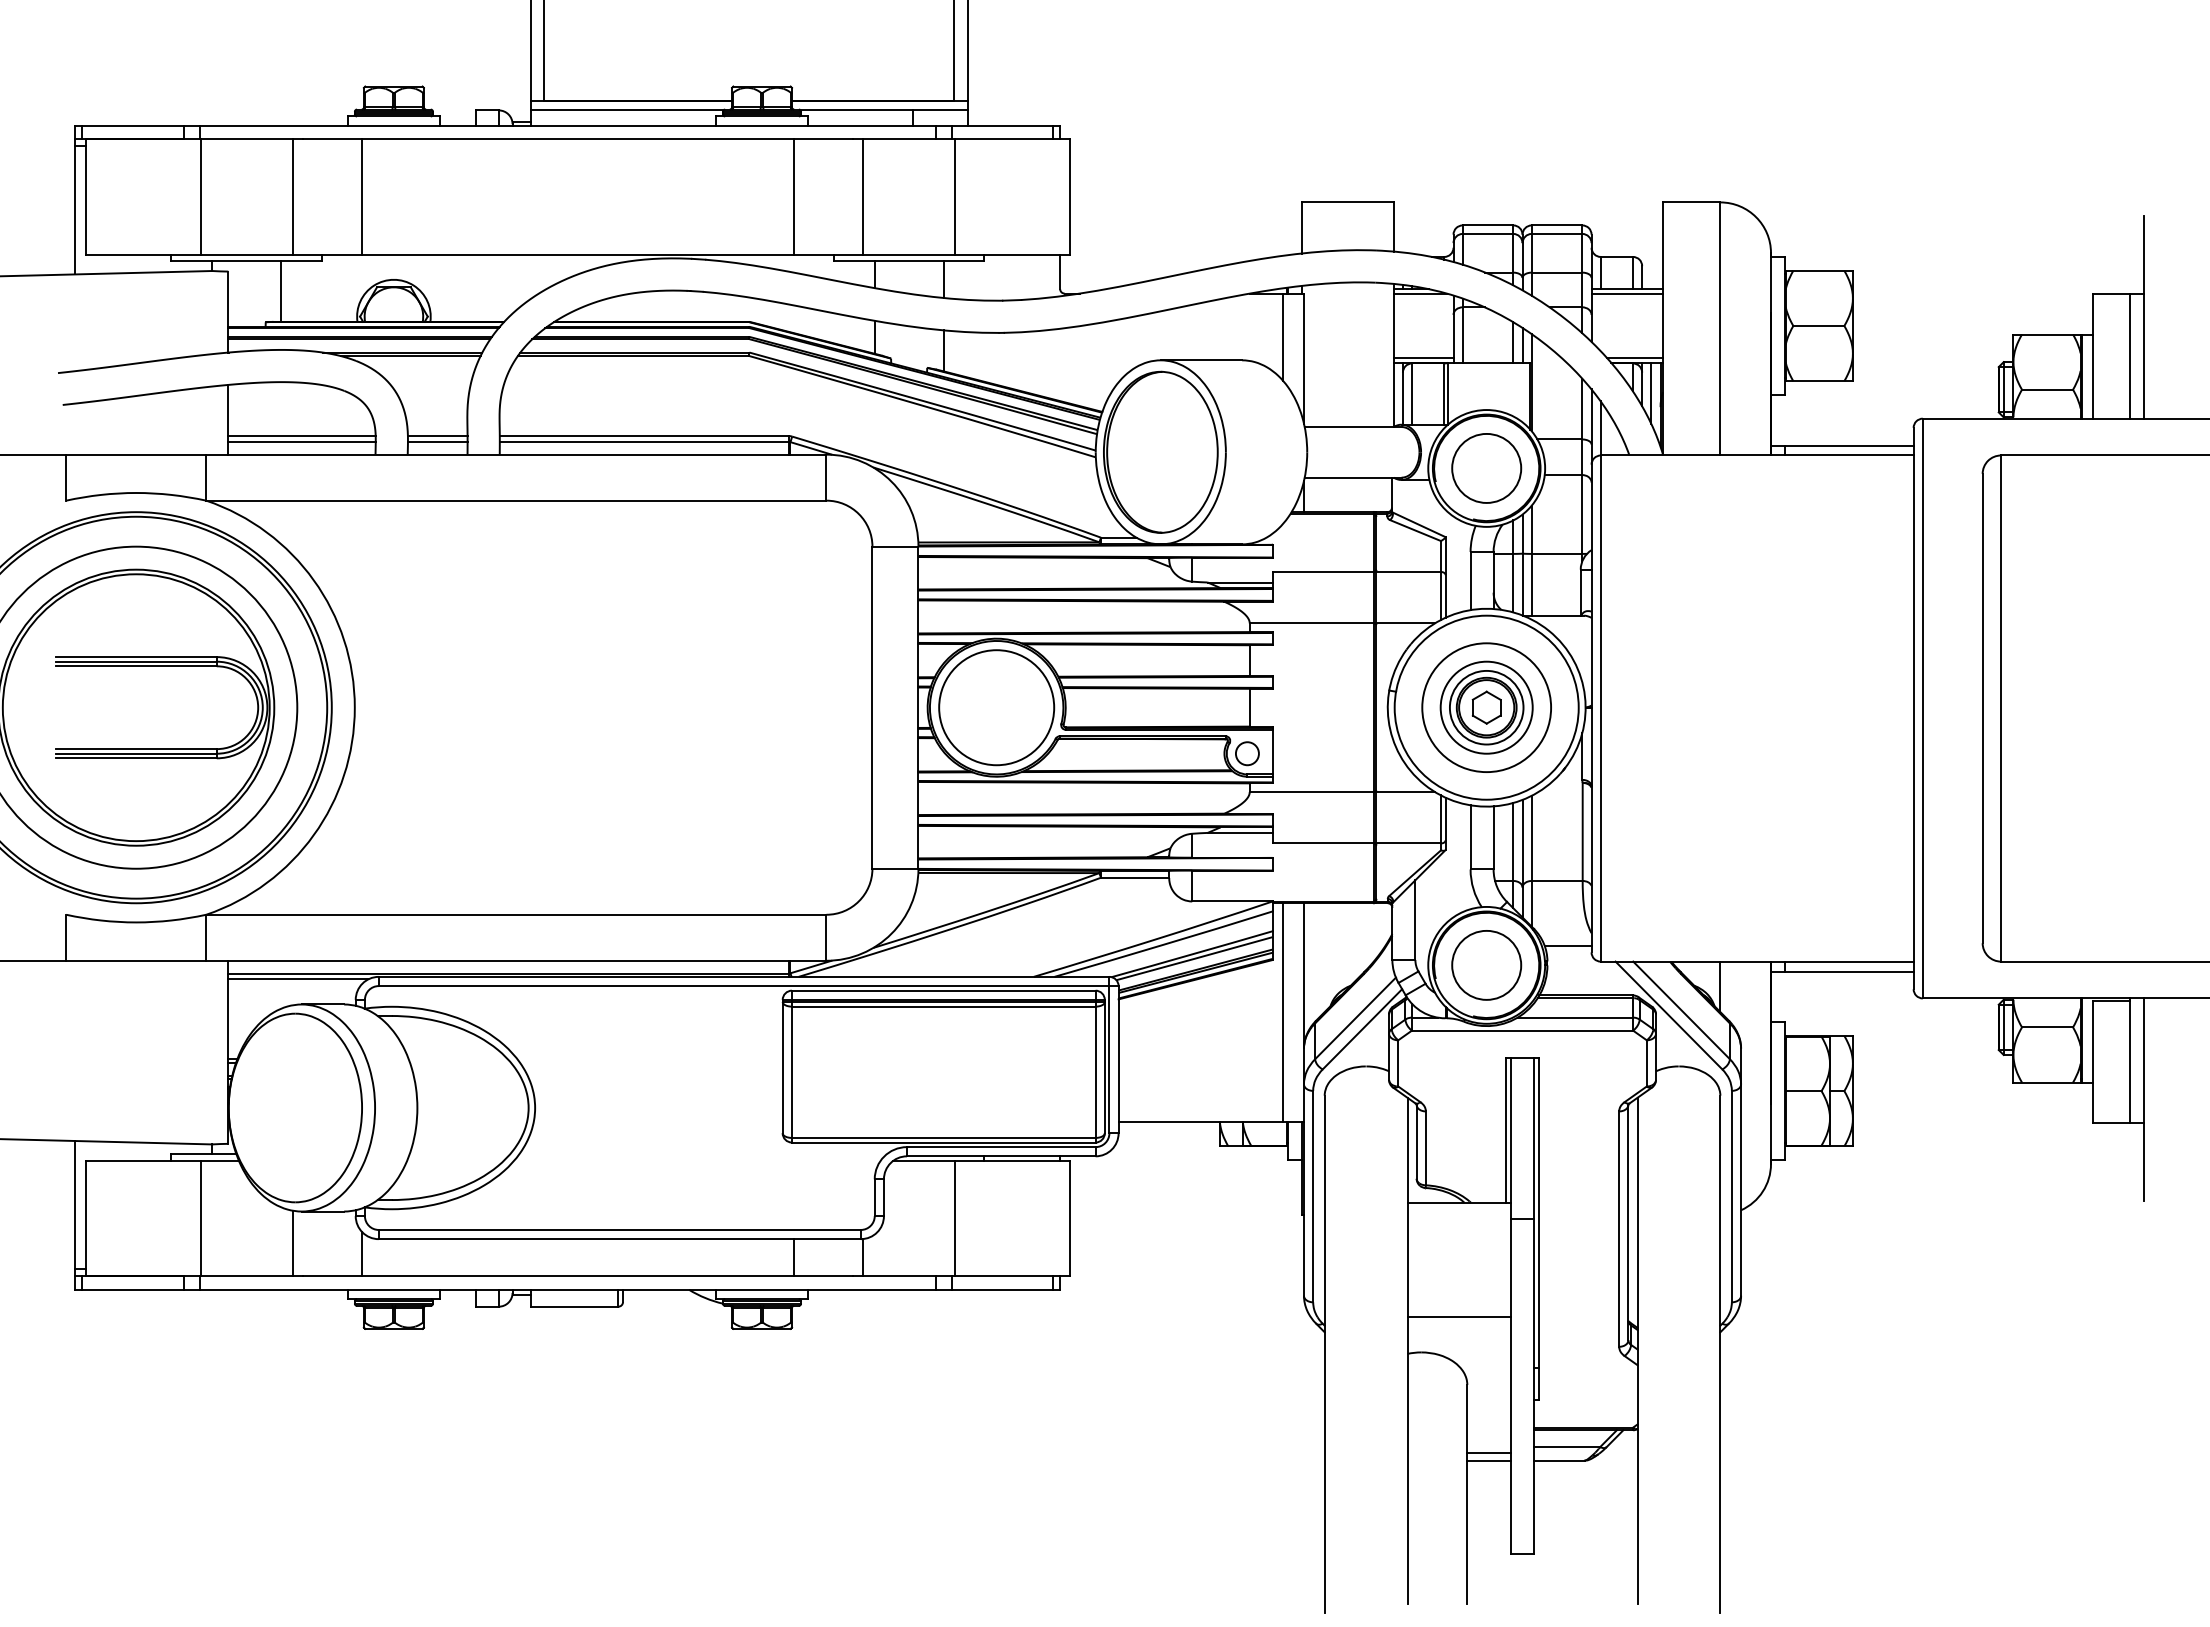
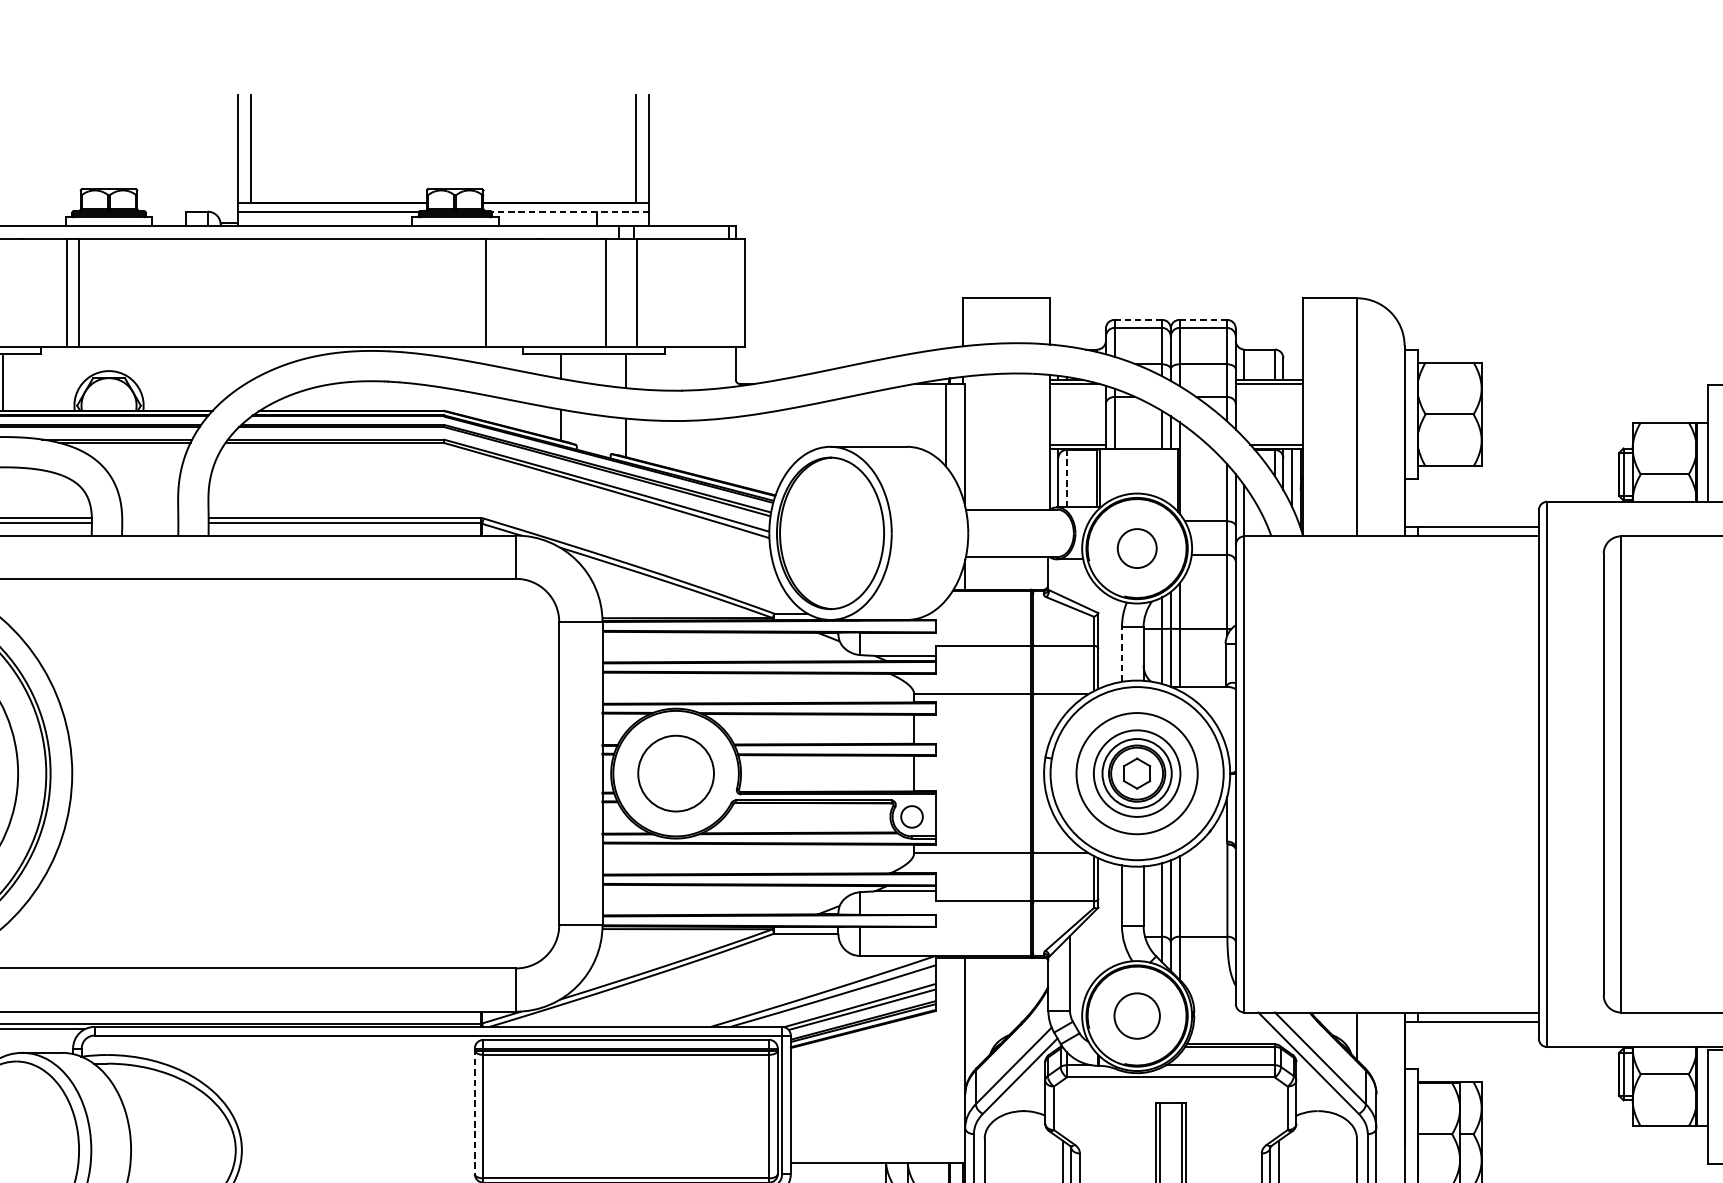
line: (884, 110) -> (570, 211), solid -> dashed
line: (292, 196) -> (66, 292), moved
line: (863, 196) -> (606, 292), moved
line: (1487, 225) -> (1137, 319), solid -> dashed
line: (1557, 225) -> (1203, 319), solid -> dashed
line: (1412, 393) -> (1067, 478), solid -> dashed
line: (437, 436) -> (150, 518), removed
line: (437, 441) -> (150, 523), removed
circle: (1486, 468) -> (1136, 548), size x0.6
line: (1470, 580) -> (1121, 653), solid -> dashed
circle: (996, 707) -> (675, 773), size x0.7
line: (1567, 946) -> (1213, 998), removed
circle: (1486, 965) -> (1136, 1016), size x0.7
line: (1283, 1012) -> (945, 1060), removed
line: (782, 1066) -> (474, 1111), solid -> dashed

